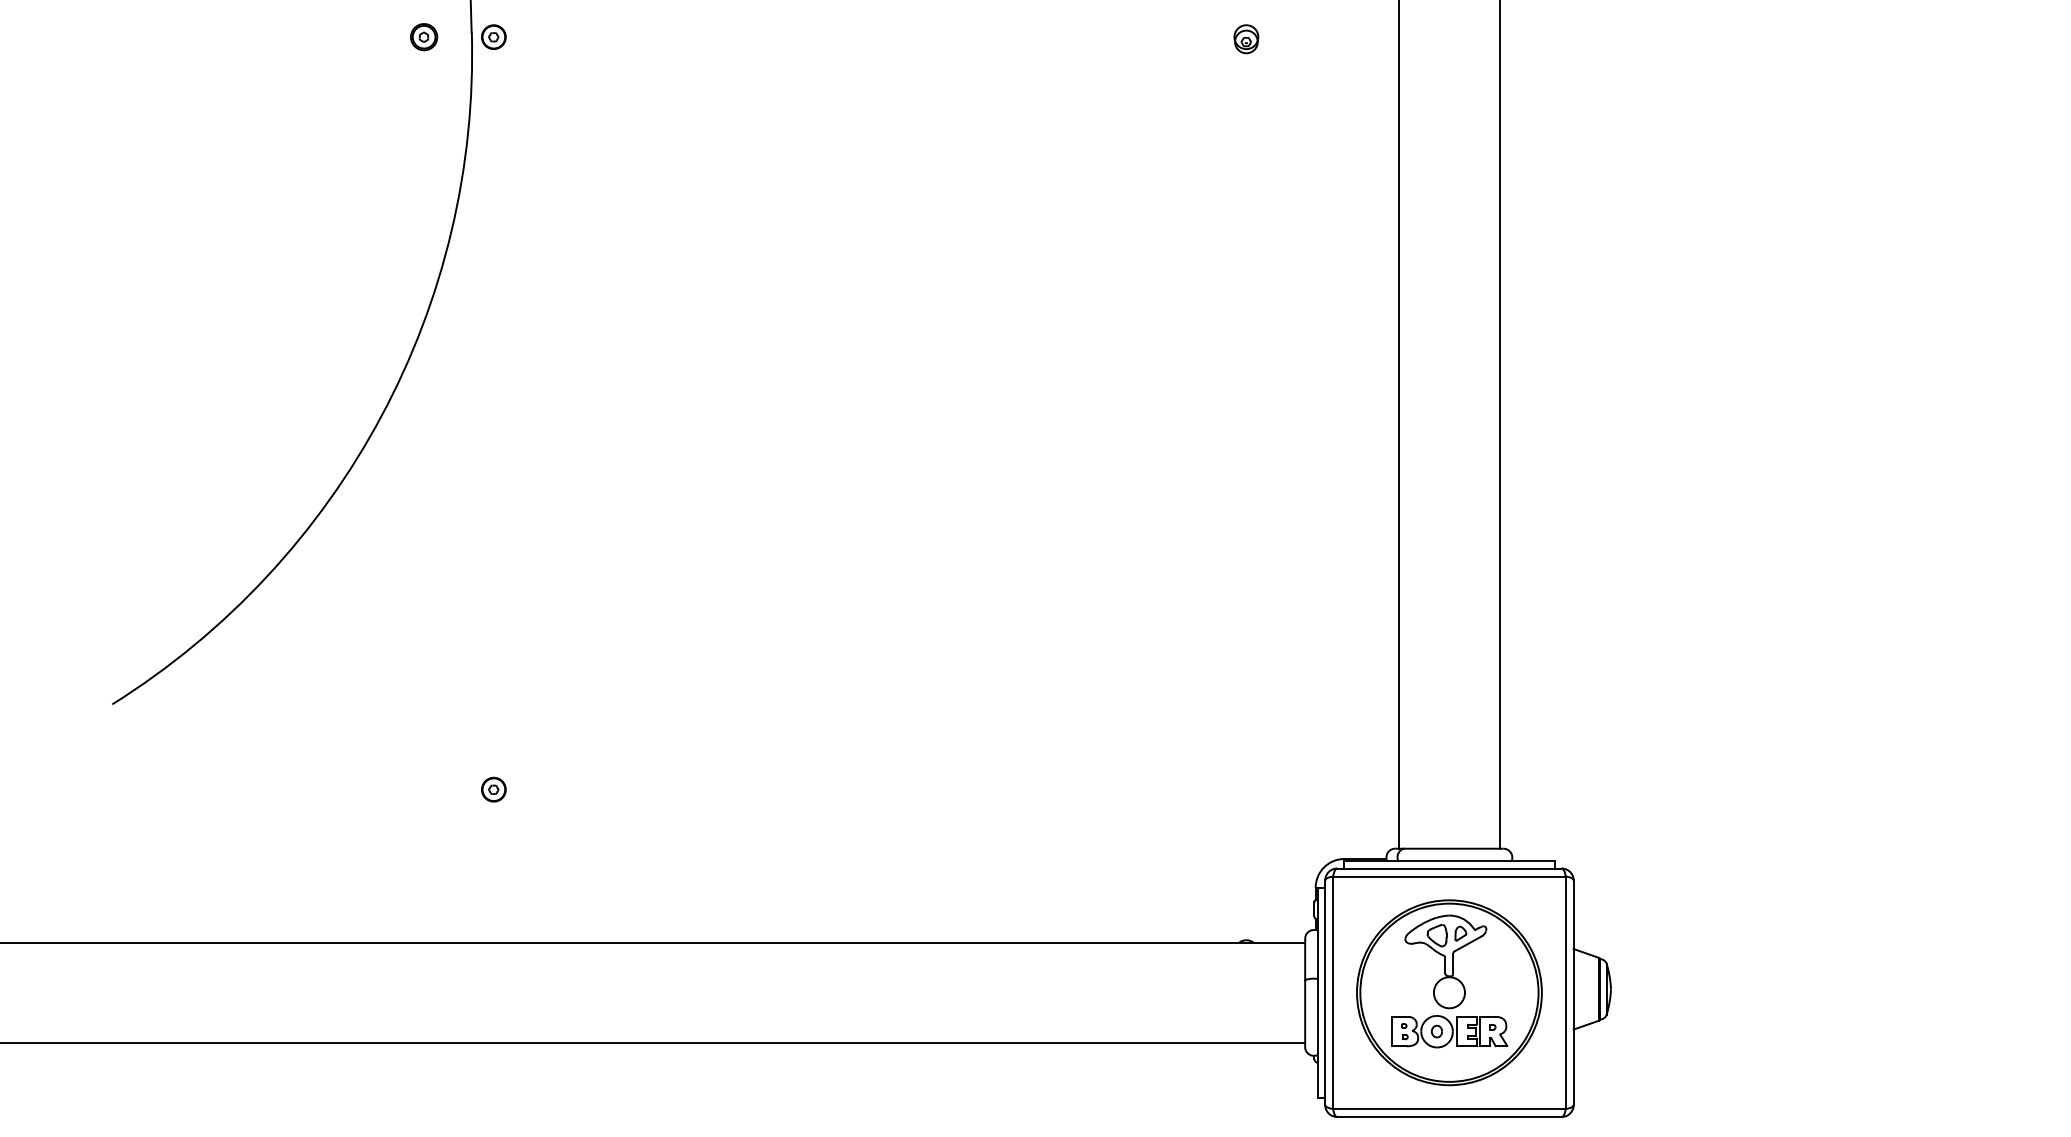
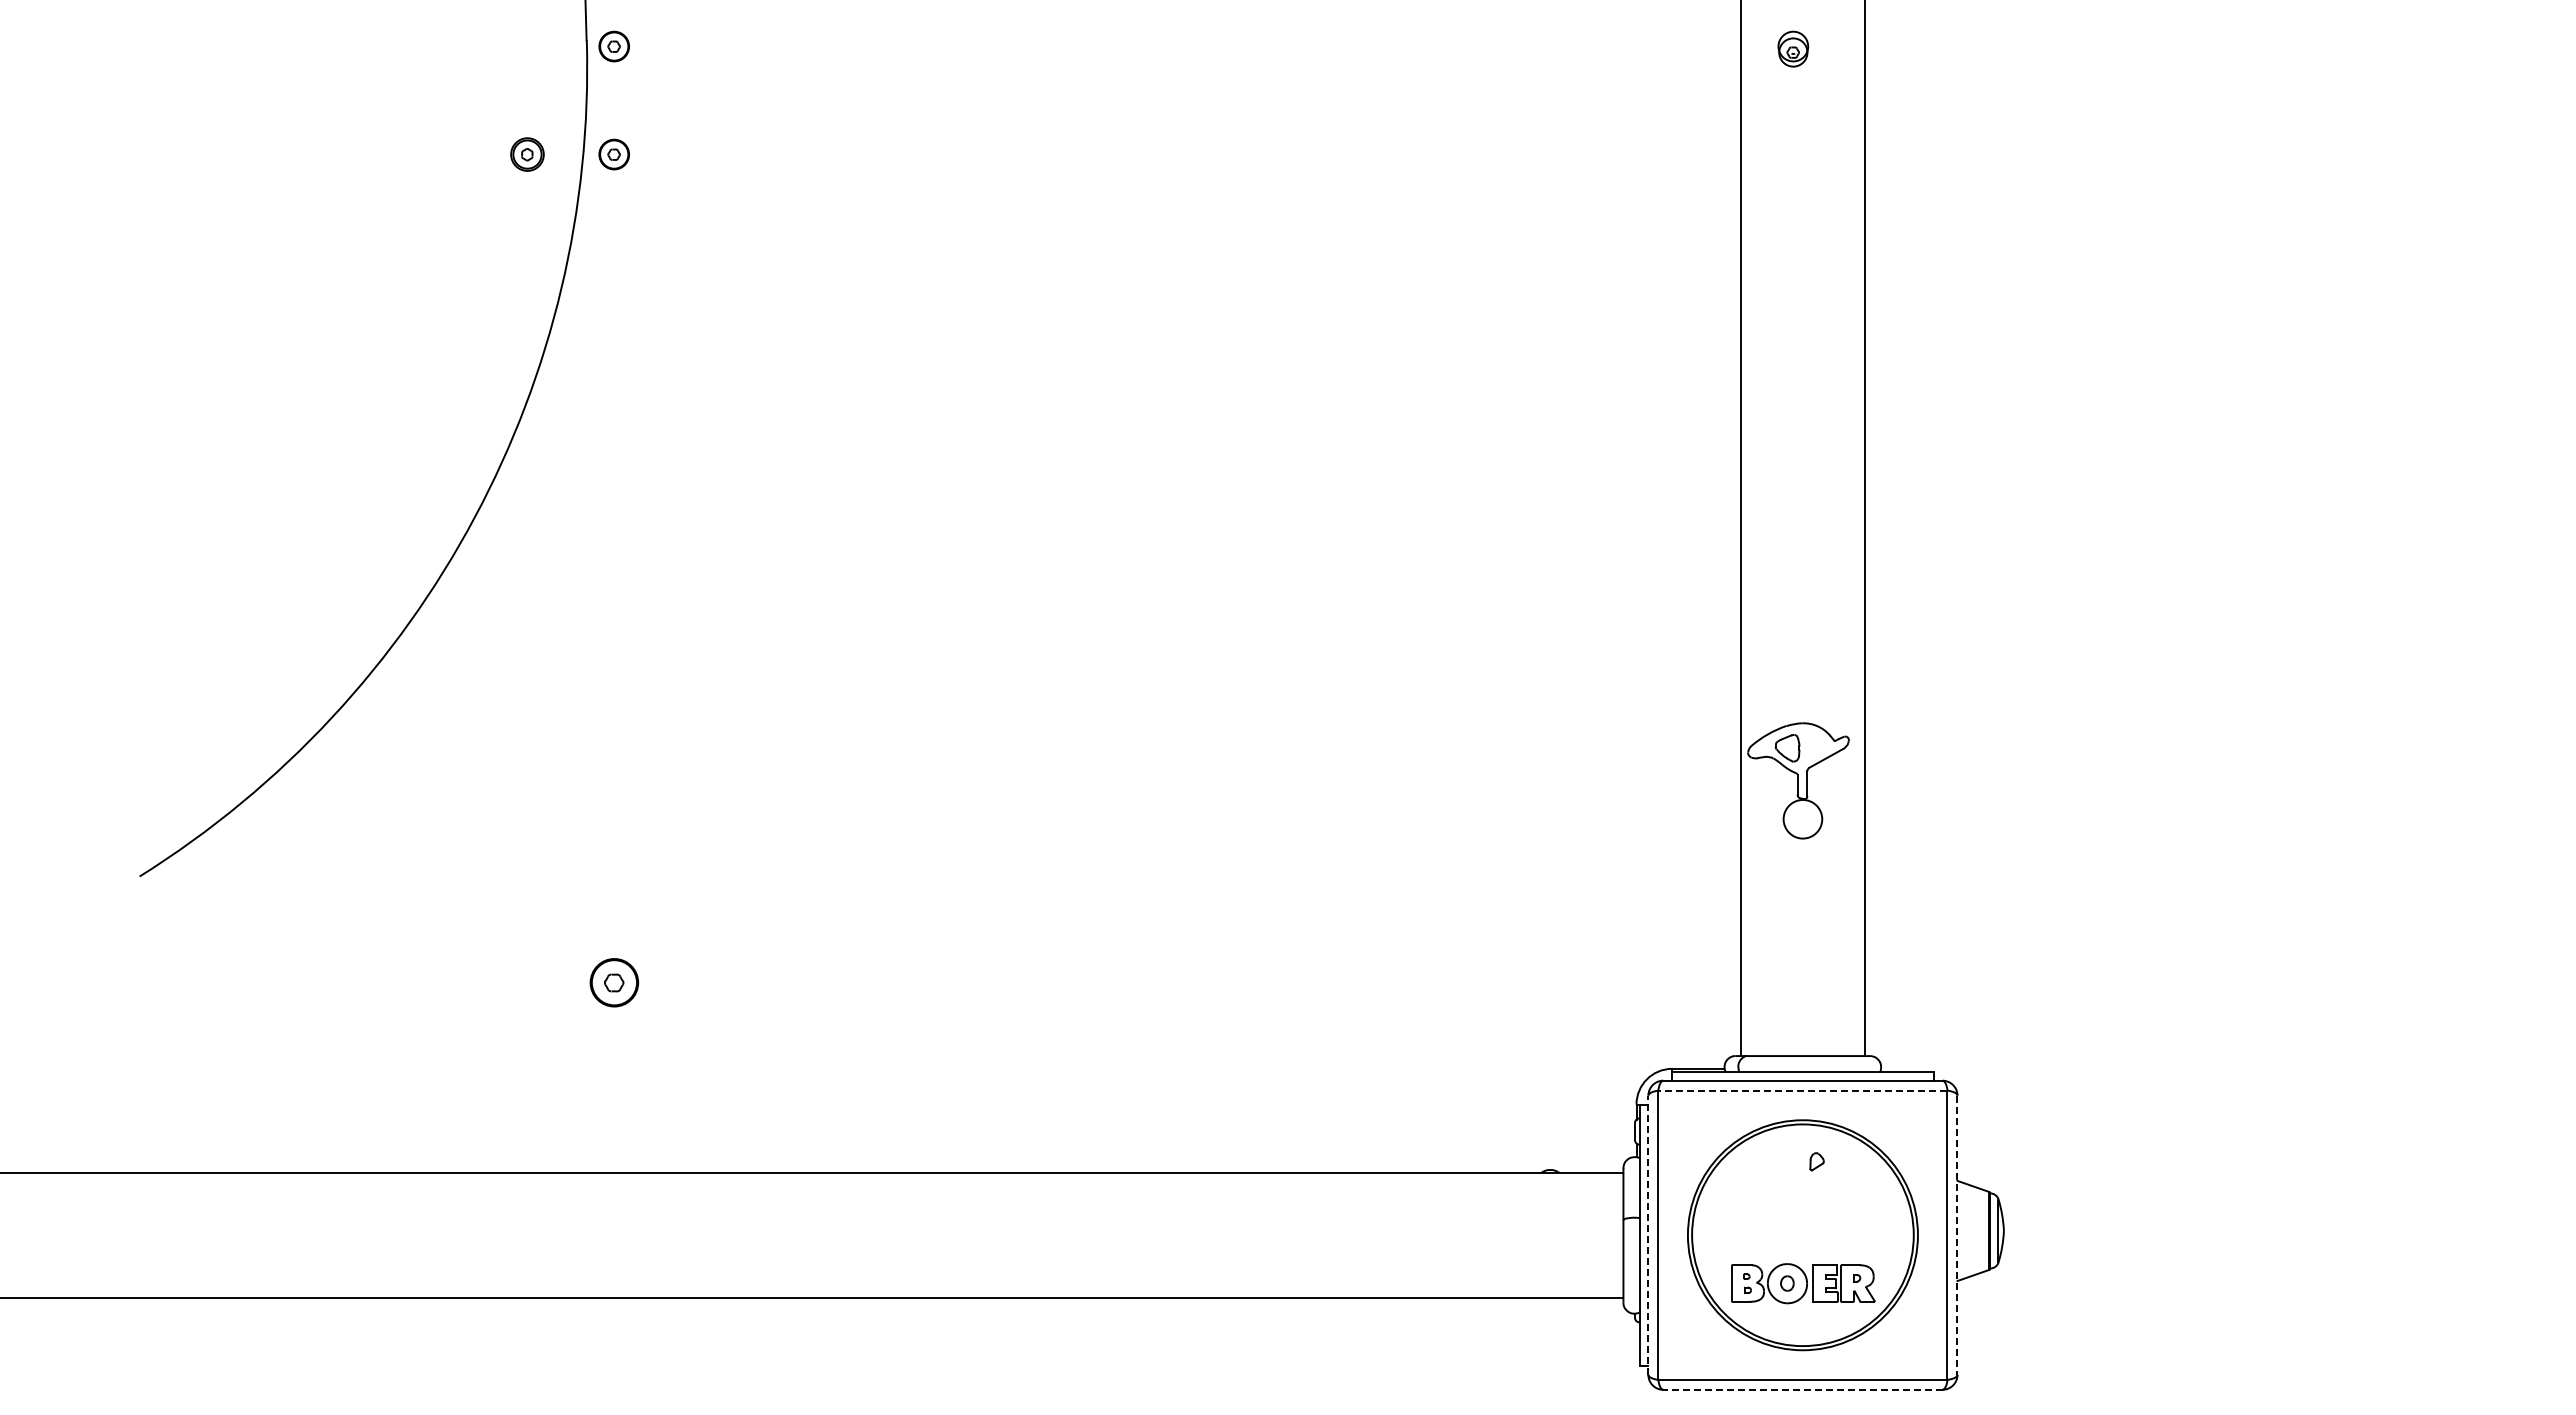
part: (424, 37) -> (527, 154), moved
part: (1246, 38) -> (1793, 48), moved
part: (493, 123) -> (613, 154), added
part: (493, 789) -> (613, 982), size x1.6
line: (1449, 876) -> (1802, 1090), solid -> dashed
part: (1445, 961) -> (1798, 780), moved
line: (1325, 992) -> (1648, 1235), solid -> dashed
line: (1573, 992) -> (1957, 1235), solid -> dashed
line: (1449, 1116) -> (1802, 1389), solid -> dashed

